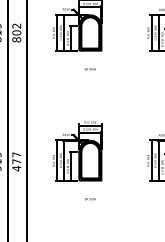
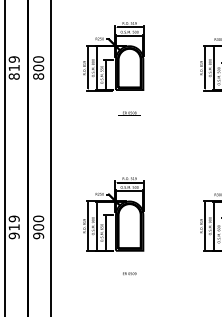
text: (16, 26) -> (38, 59), 802 -> 800
text: (16, 161) -> (38, 227), 477 -> 900

